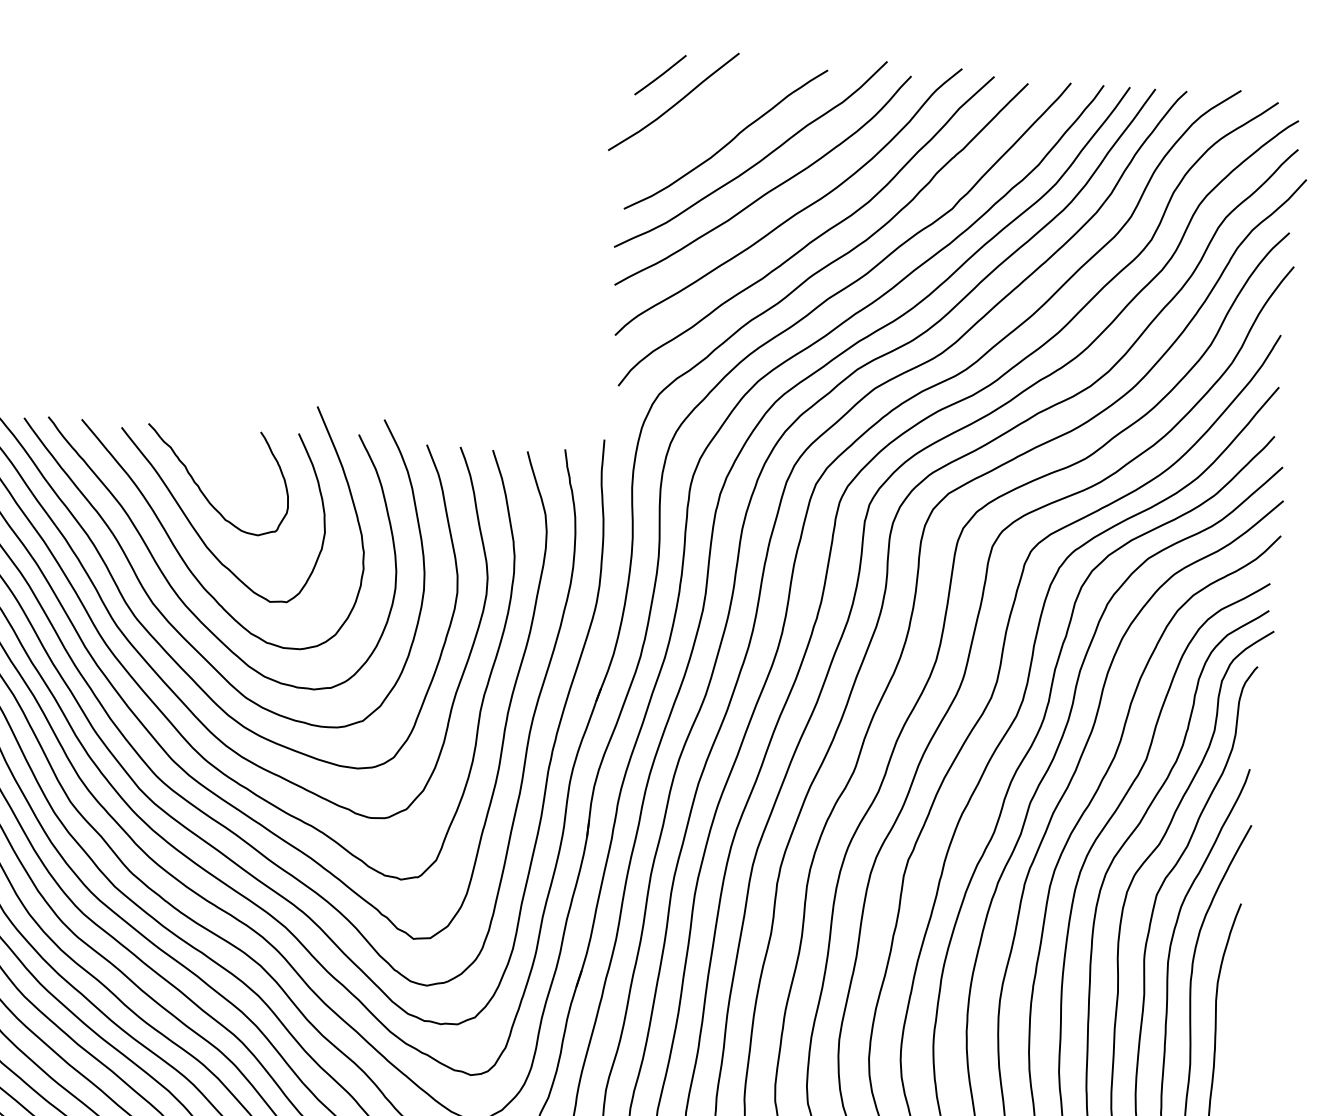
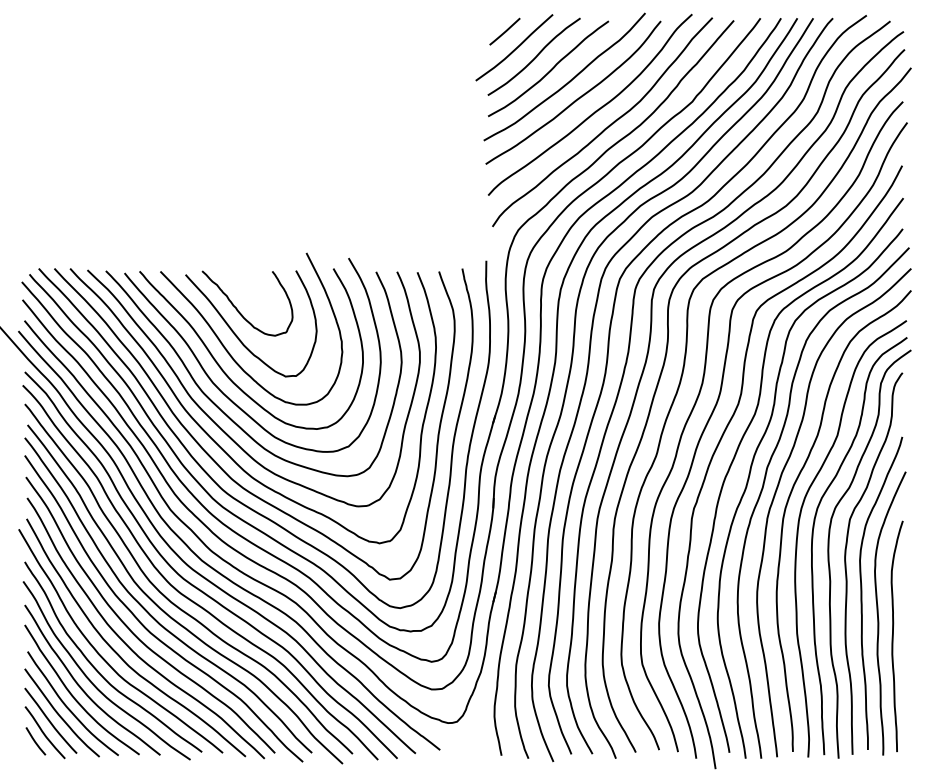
curve: (704, 119) -> (534, 57), added

